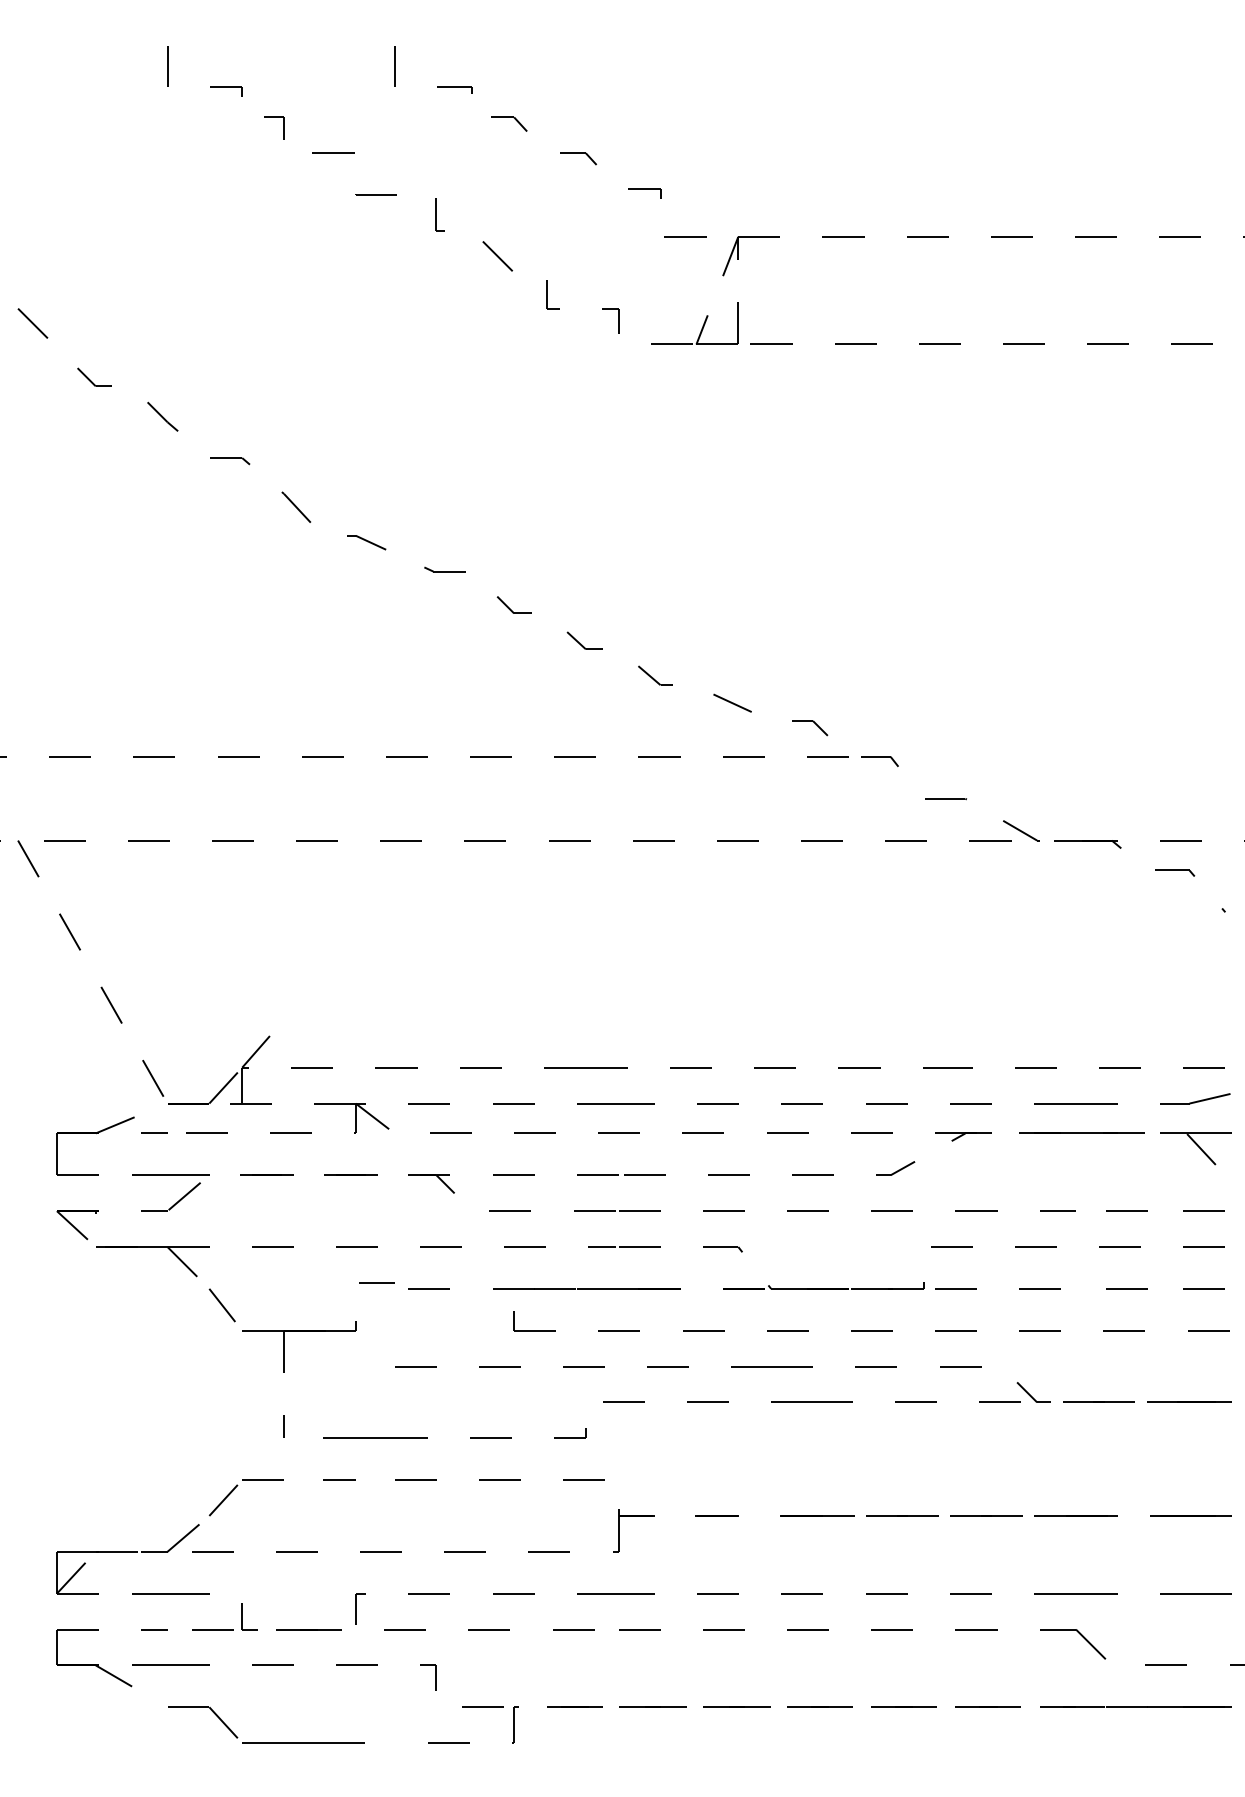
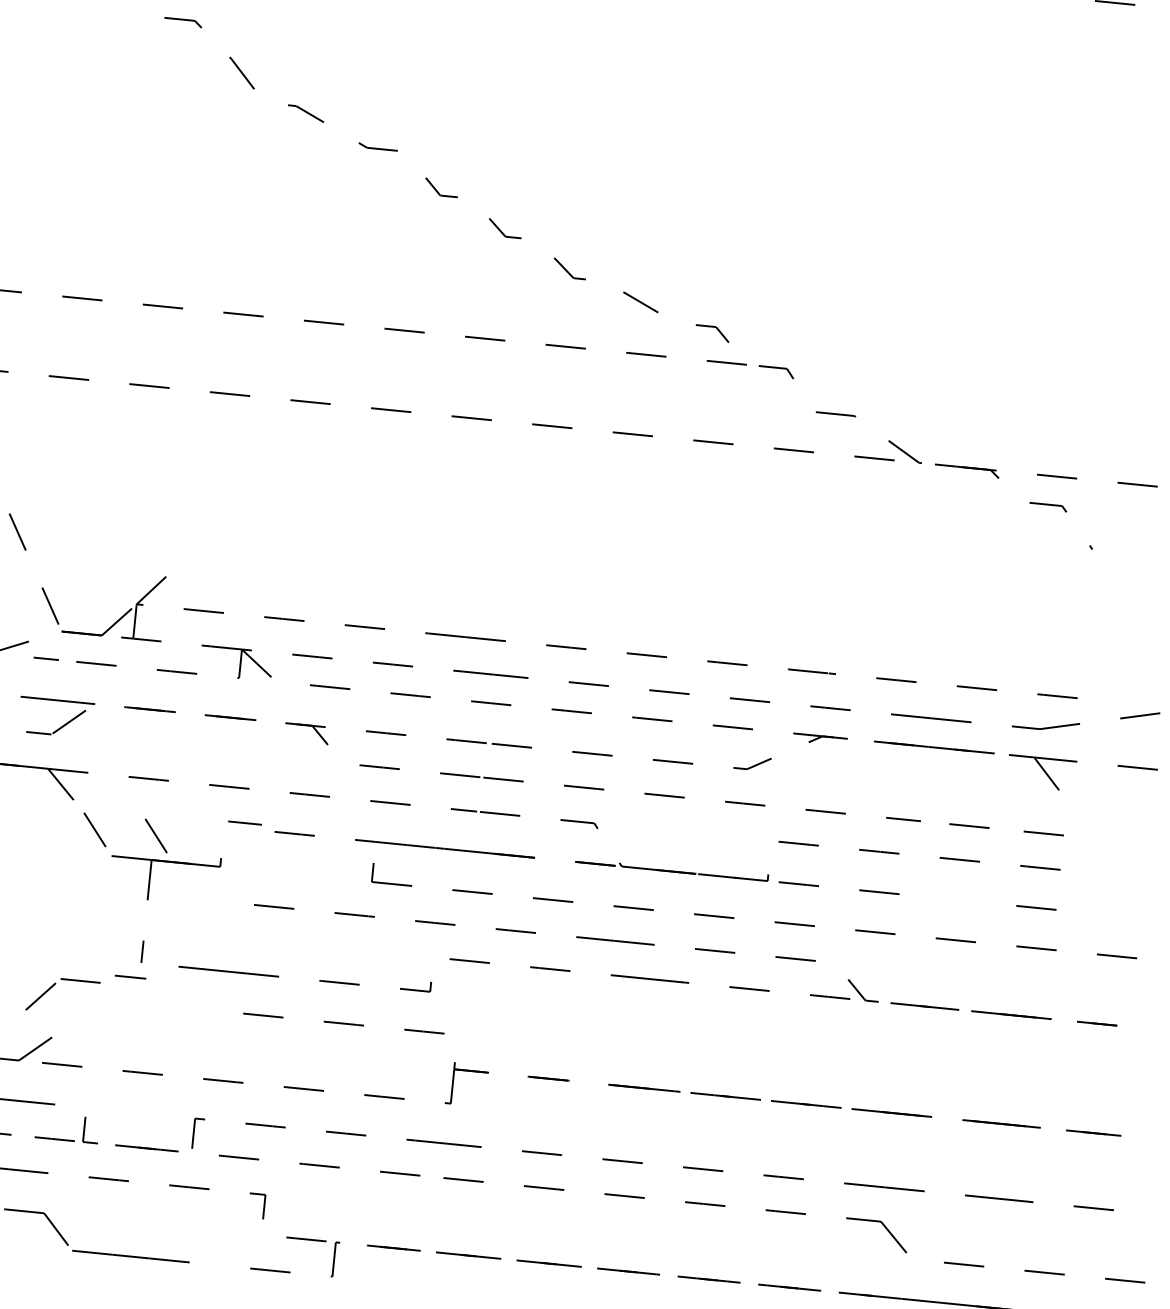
line: (1126, 1288) -> (961, 900), removed
line: (285, 1305) -> (155, 836), added
line: (339, 1479) -> (130, 976), moved
part: (233, 1491) -> (51, 989), moved

